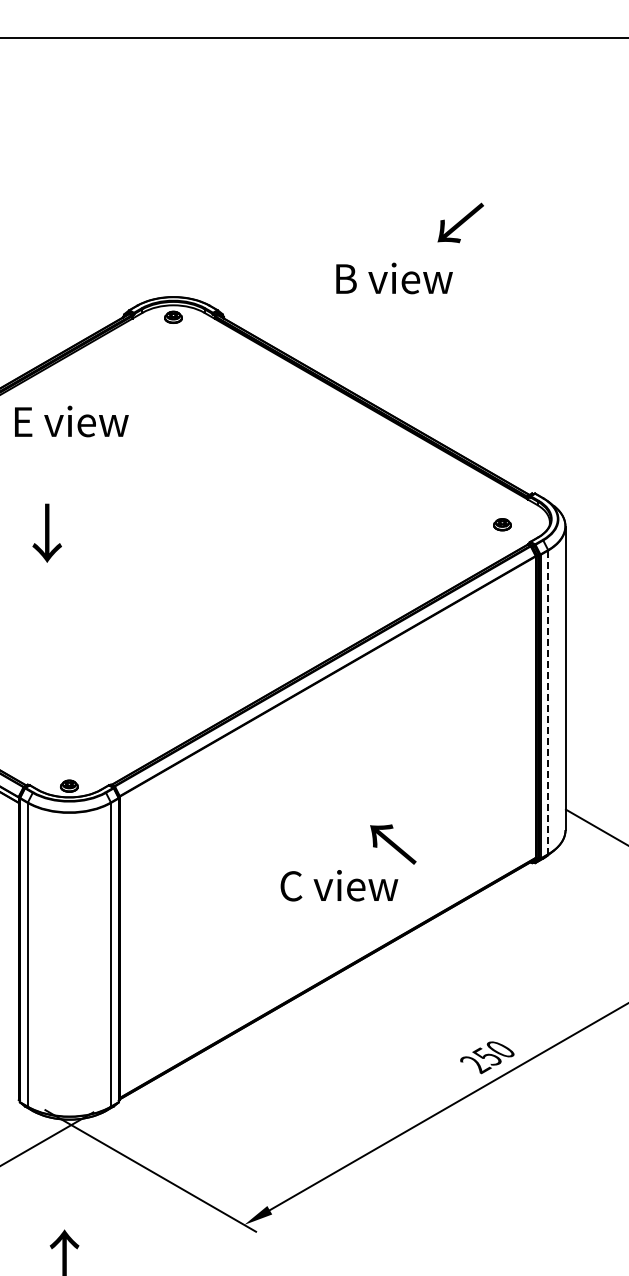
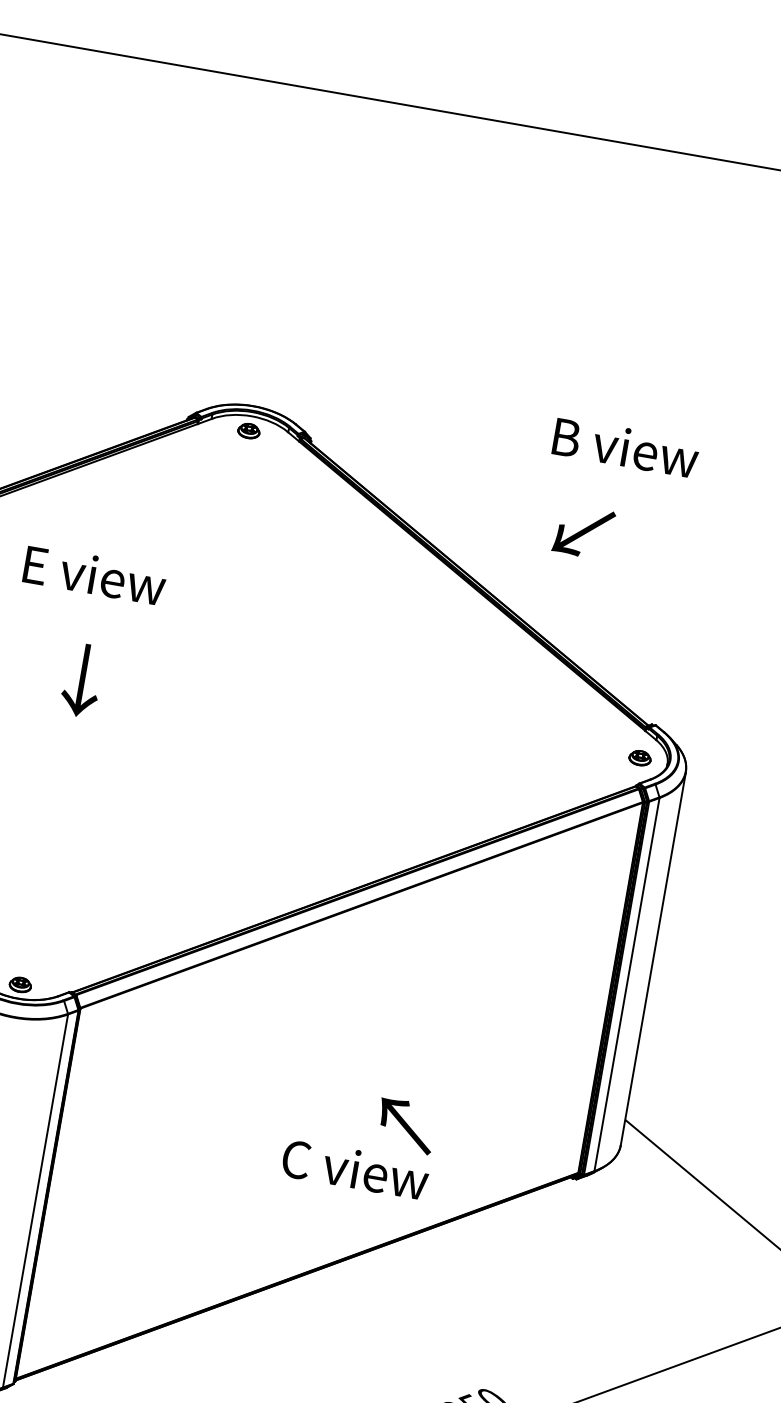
text: (460, 222) -> (583, 531), moved
text: (394, 278) -> (625, 447), moved
text: (71, 421) -> (94, 575), moved
part: (502, 524) -> (640, 757), moved
text: (46, 532) -> (81, 679), moved
line: (548, 702) -> (627, 984), dashed -> solid
text: (339, 885) -> (355, 1169), moved

